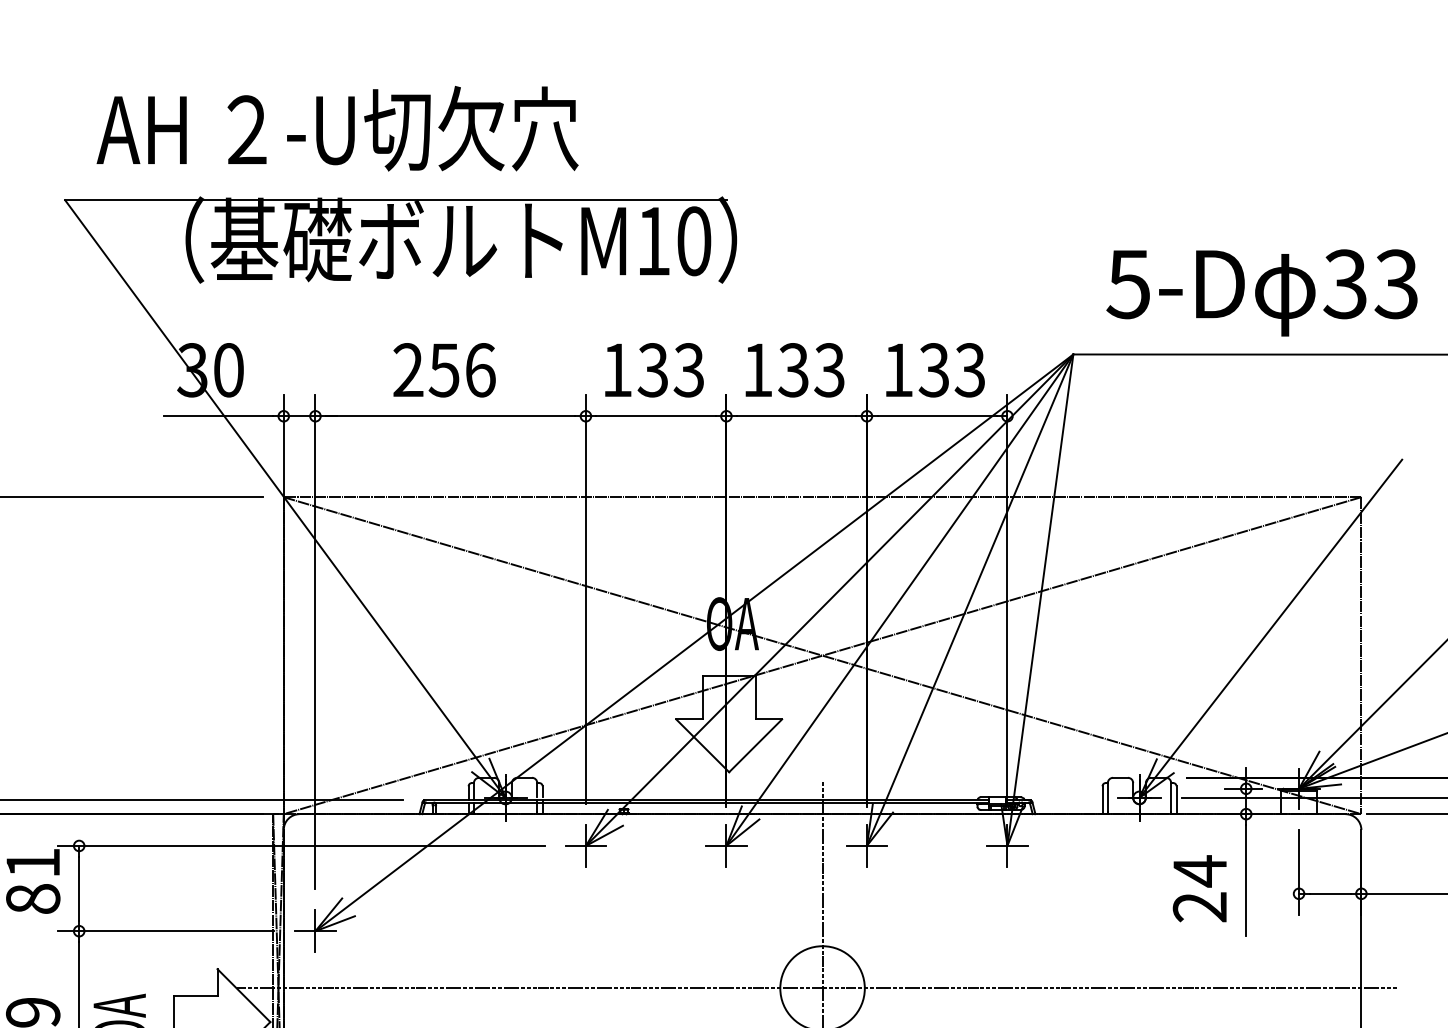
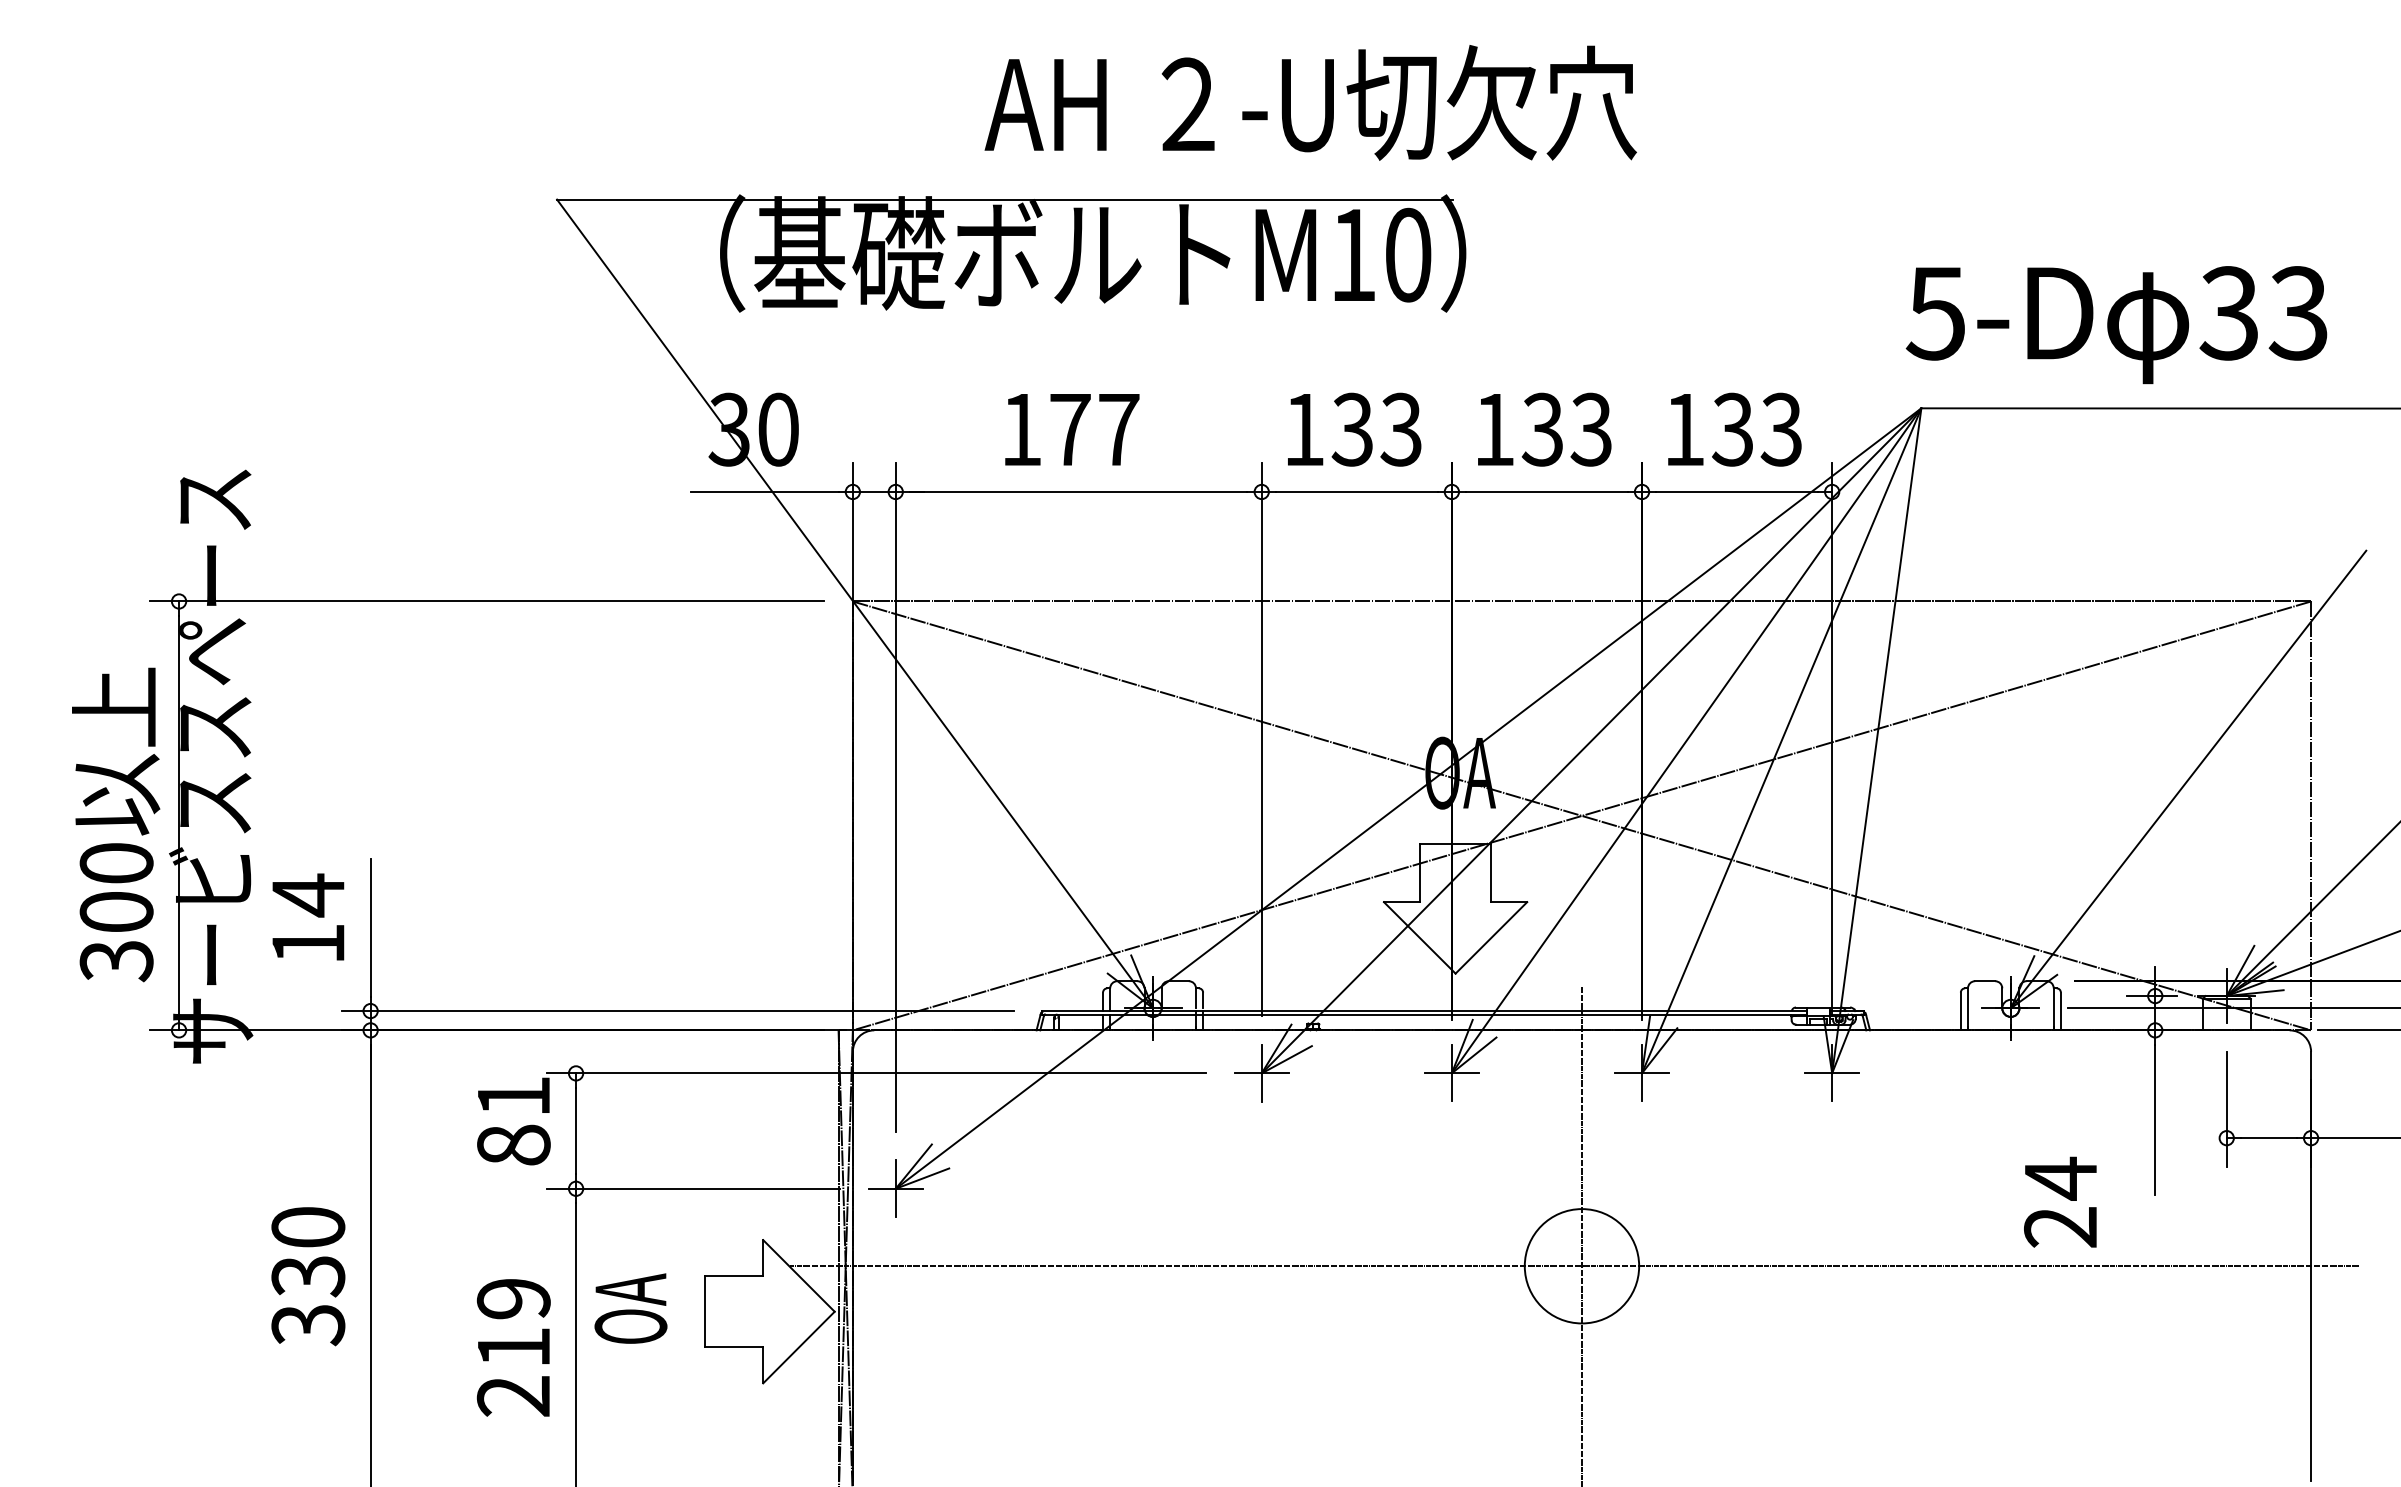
text: (337, 128) -> (1310, 102), moved
text: (1261, 293) -> (2116, 325), moved
text: (444, 370) -> (1070, 429), 256 -> 177
text: (1199, 888) -> (2060, 1201), moved

